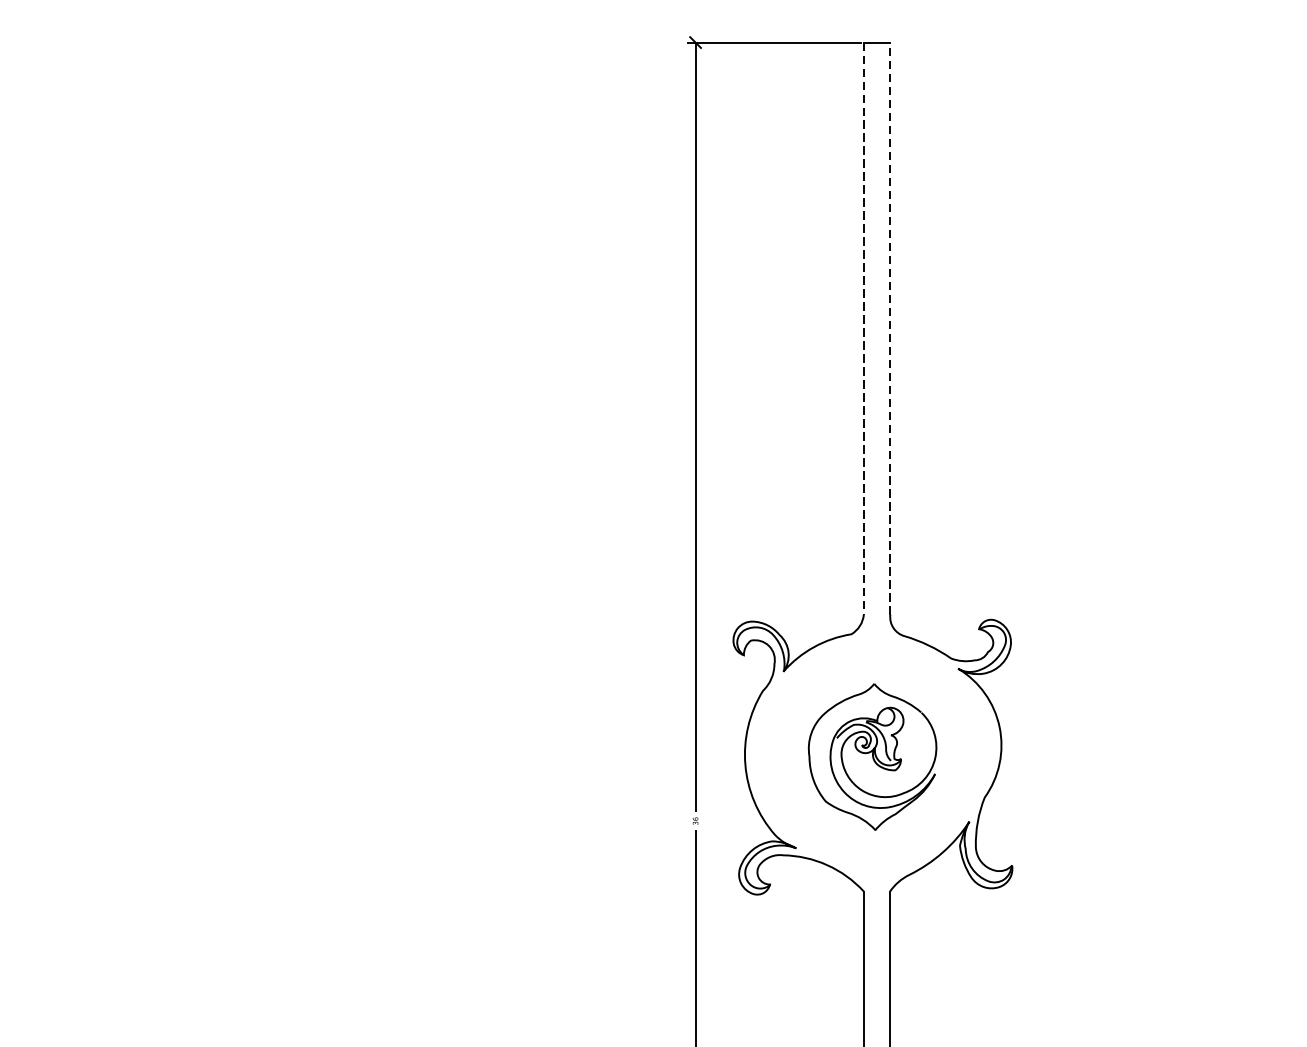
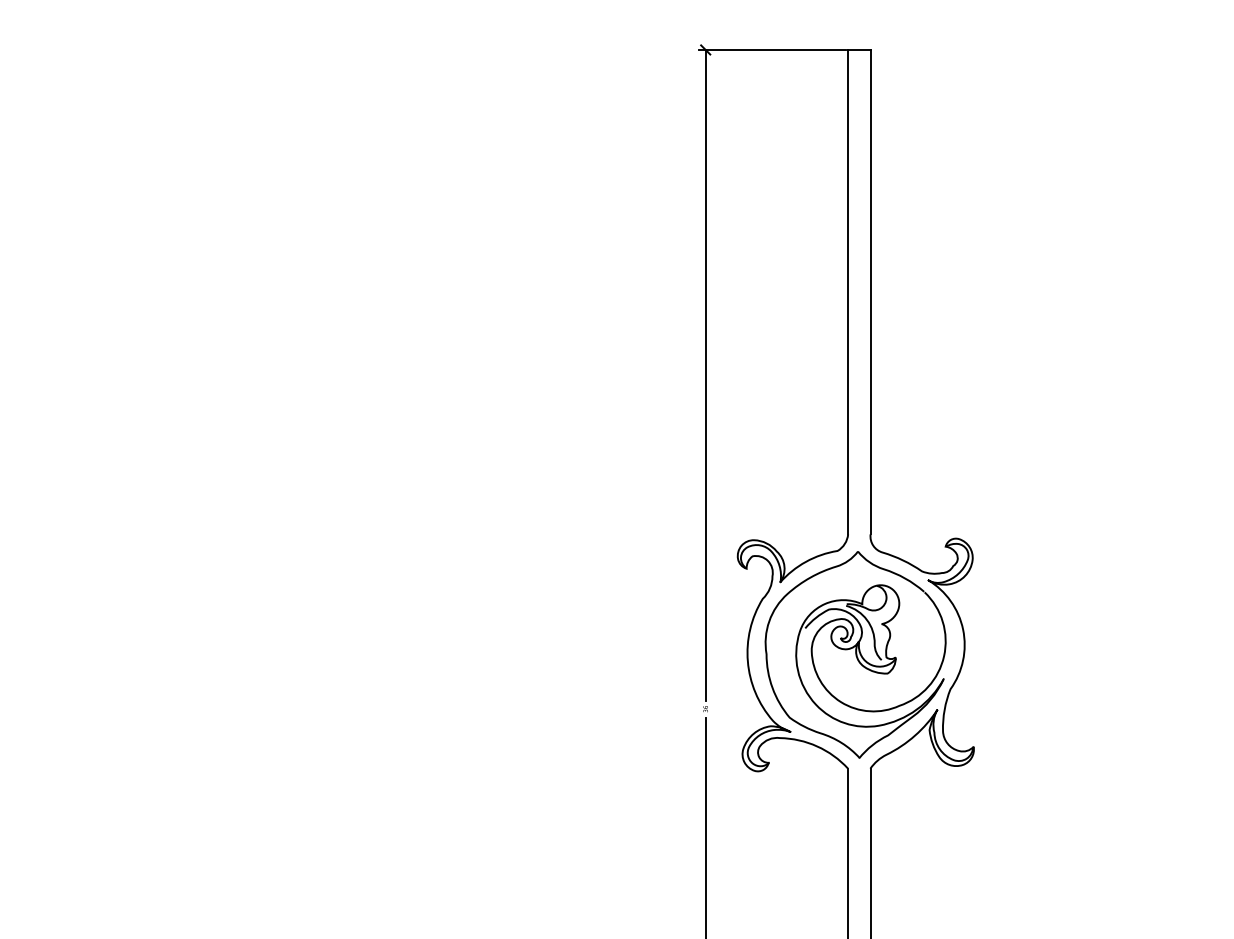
line: (890, 327) -> (870, 291), dashed -> solid
line: (864, 329) -> (848, 292), dashed -> solid
part: (872, 756) -> (855, 654), size x1.67

